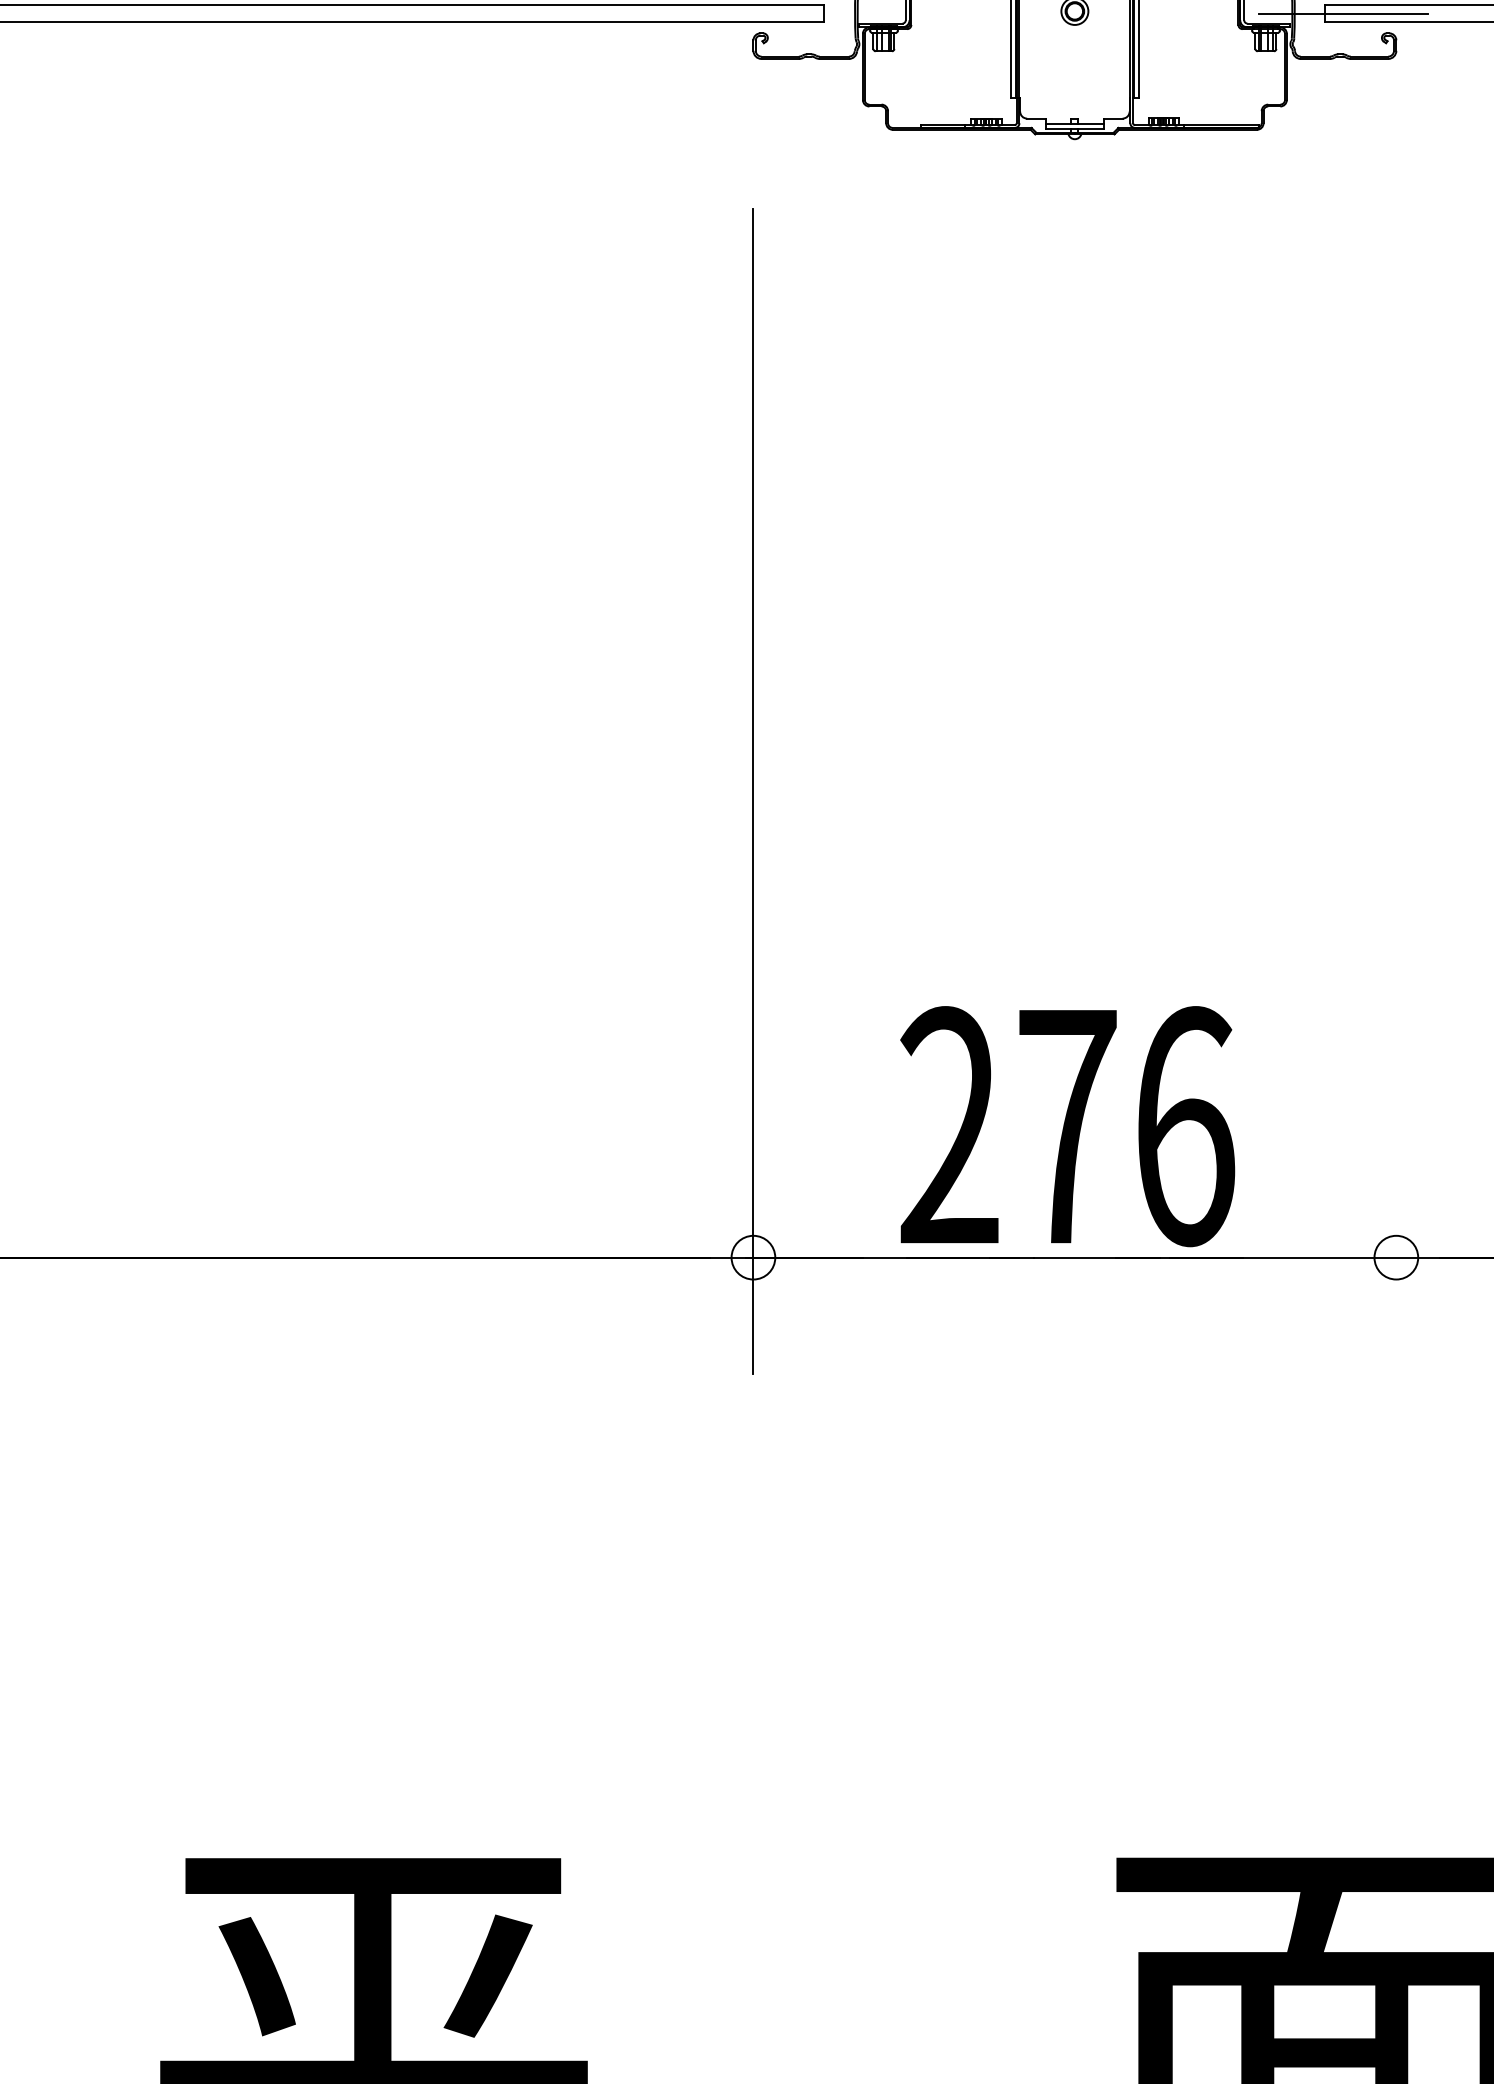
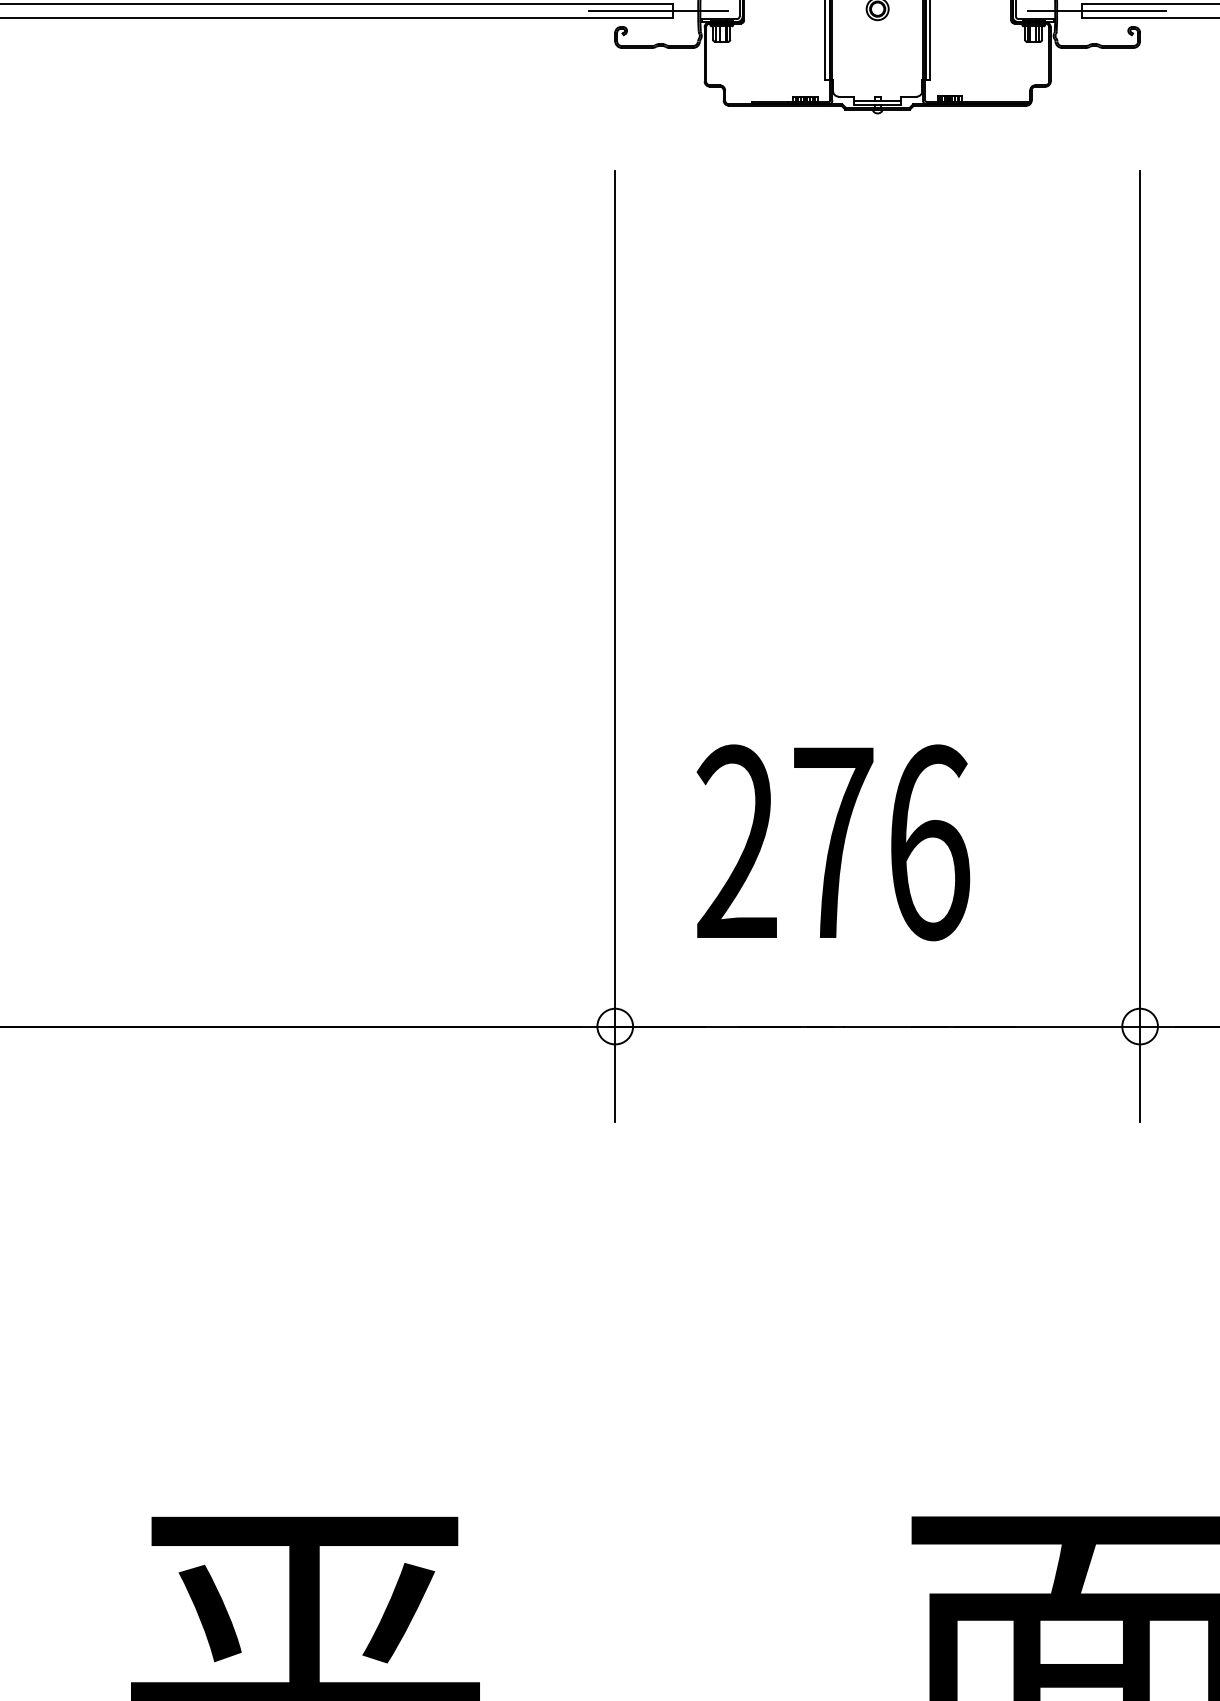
line: (806, 13) -> (658, 10), added
line: (1396, 791) -> (1140, 645), added
text: (1067, 1126) -> (833, 842), moved

